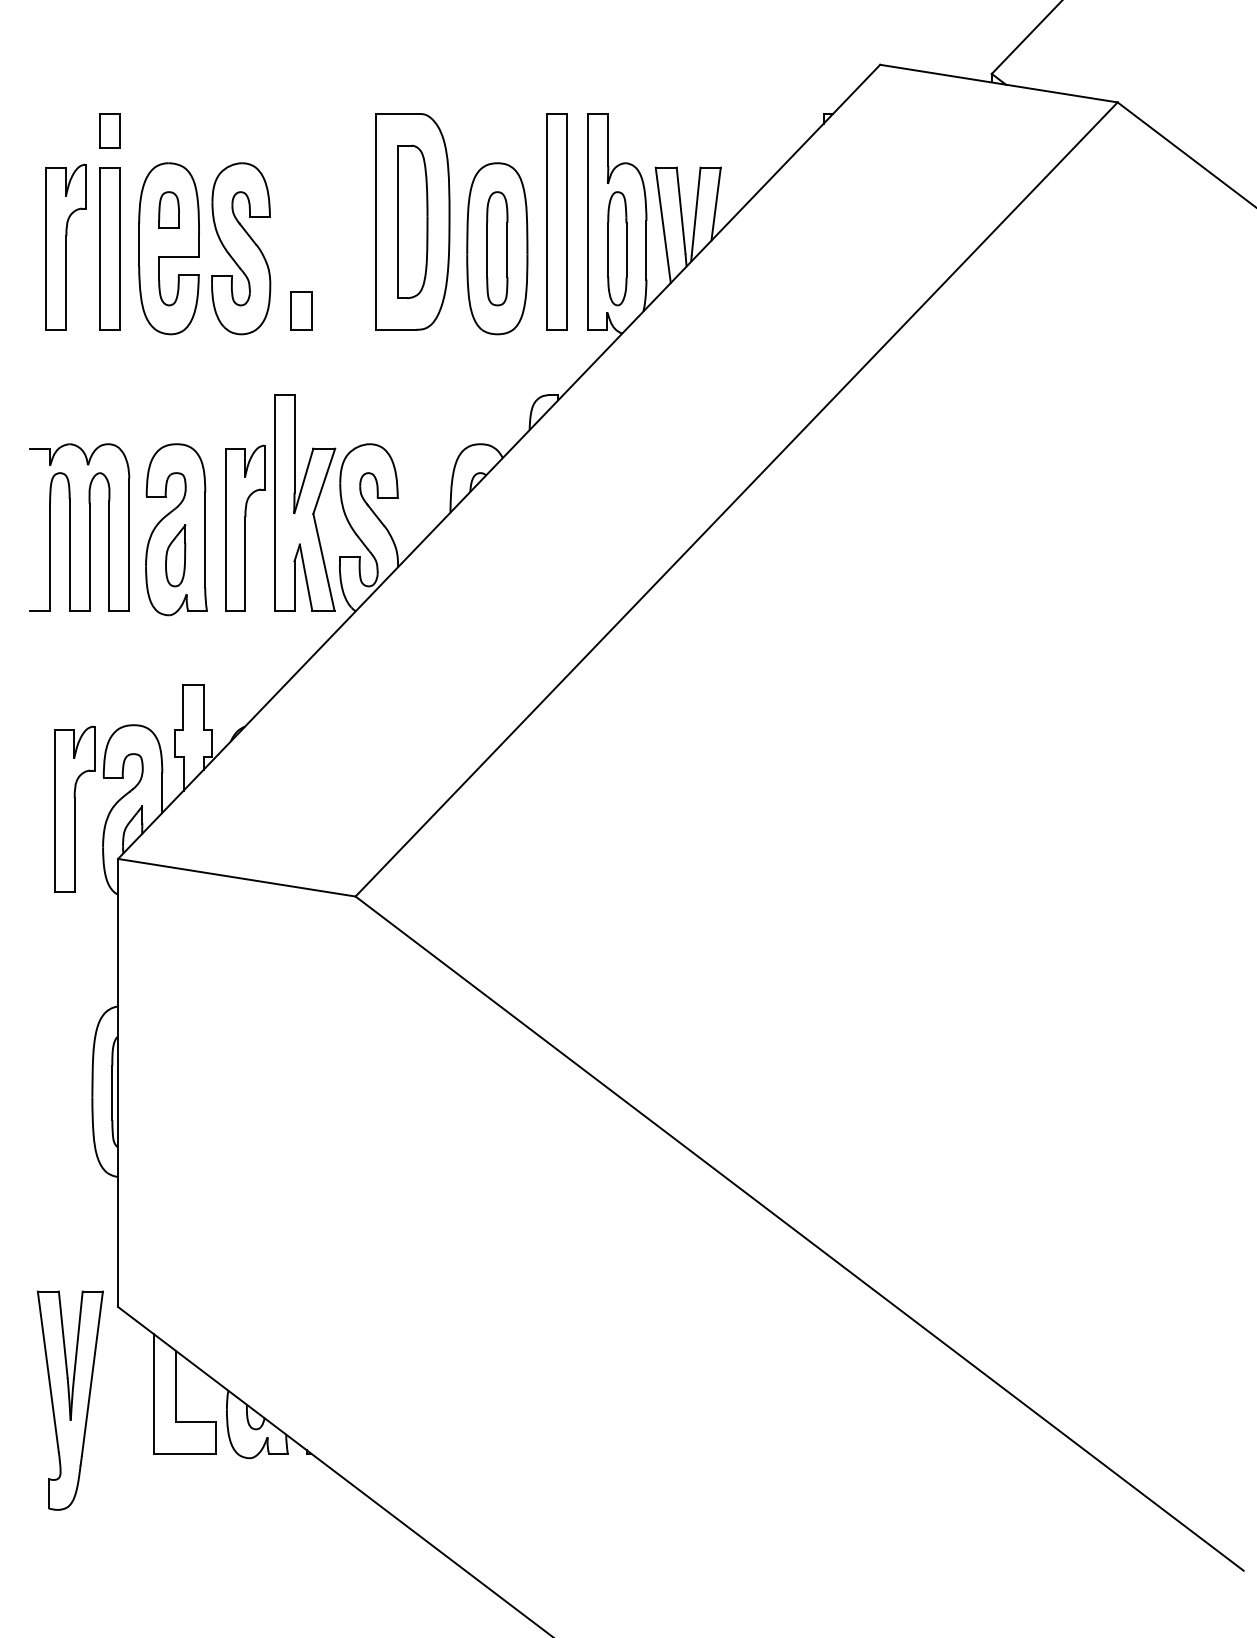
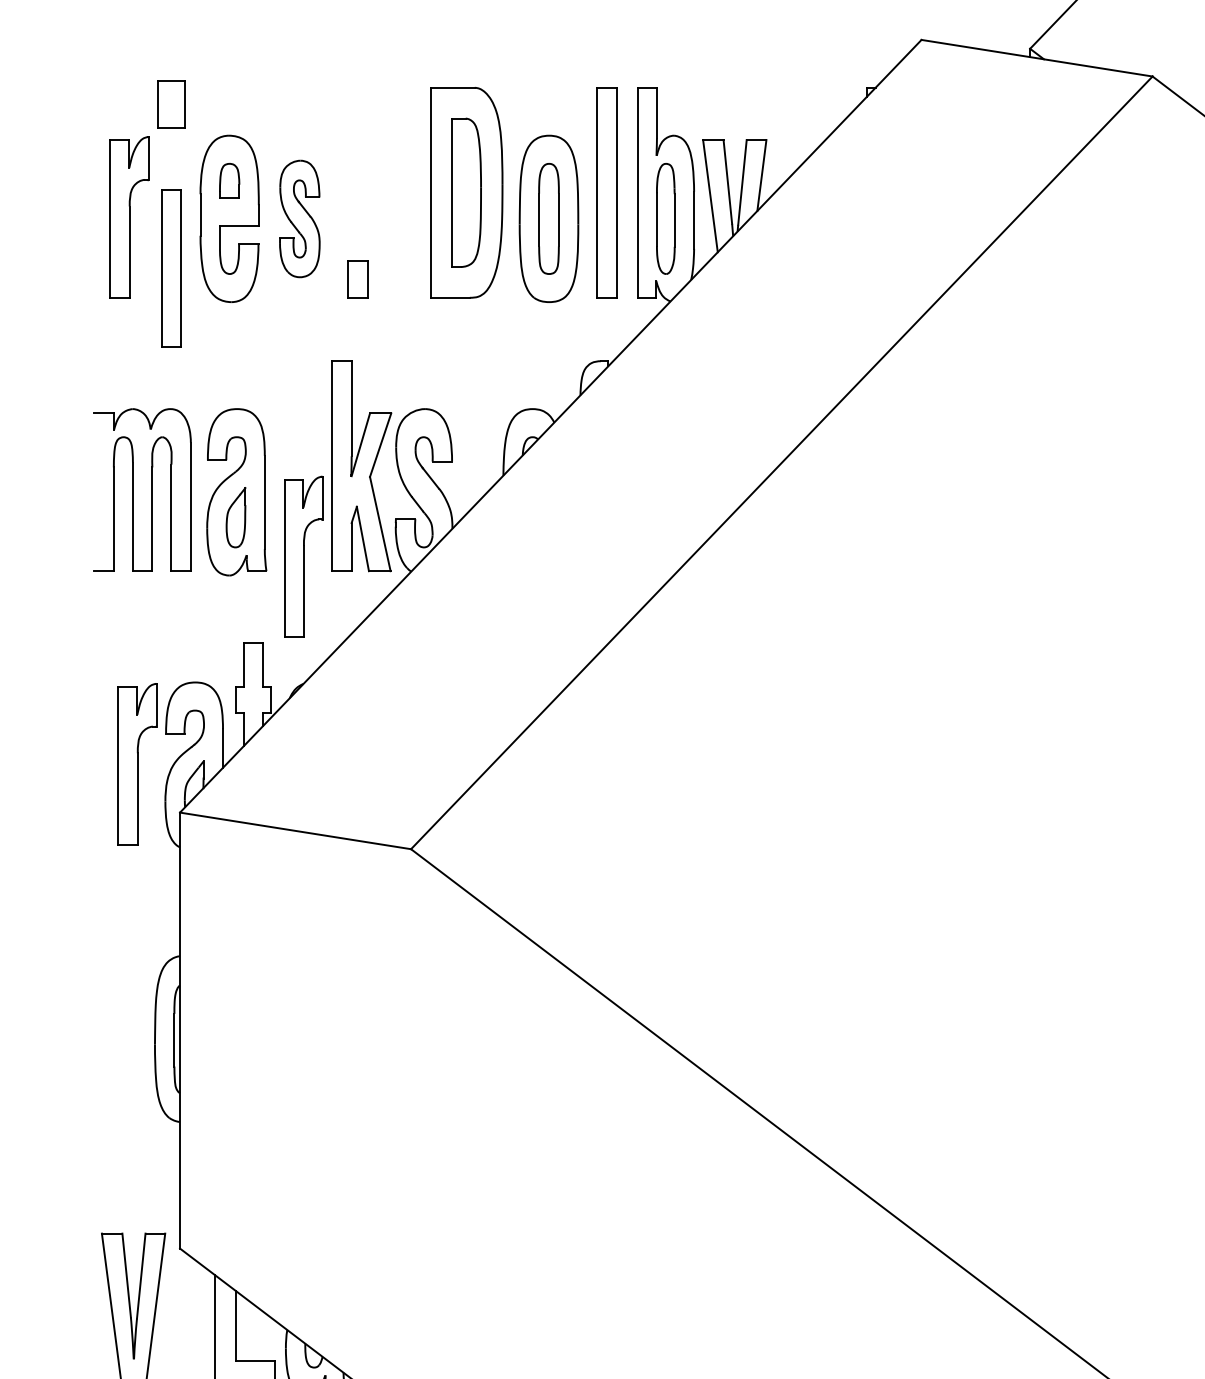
part: (109, 130) -> (171, 103), size x1.4
part: (109, 248) -> (171, 268), moved
part: (241, 248) -> (300, 218), size x0.7
part: (245, 527) -> (303, 556), moved

